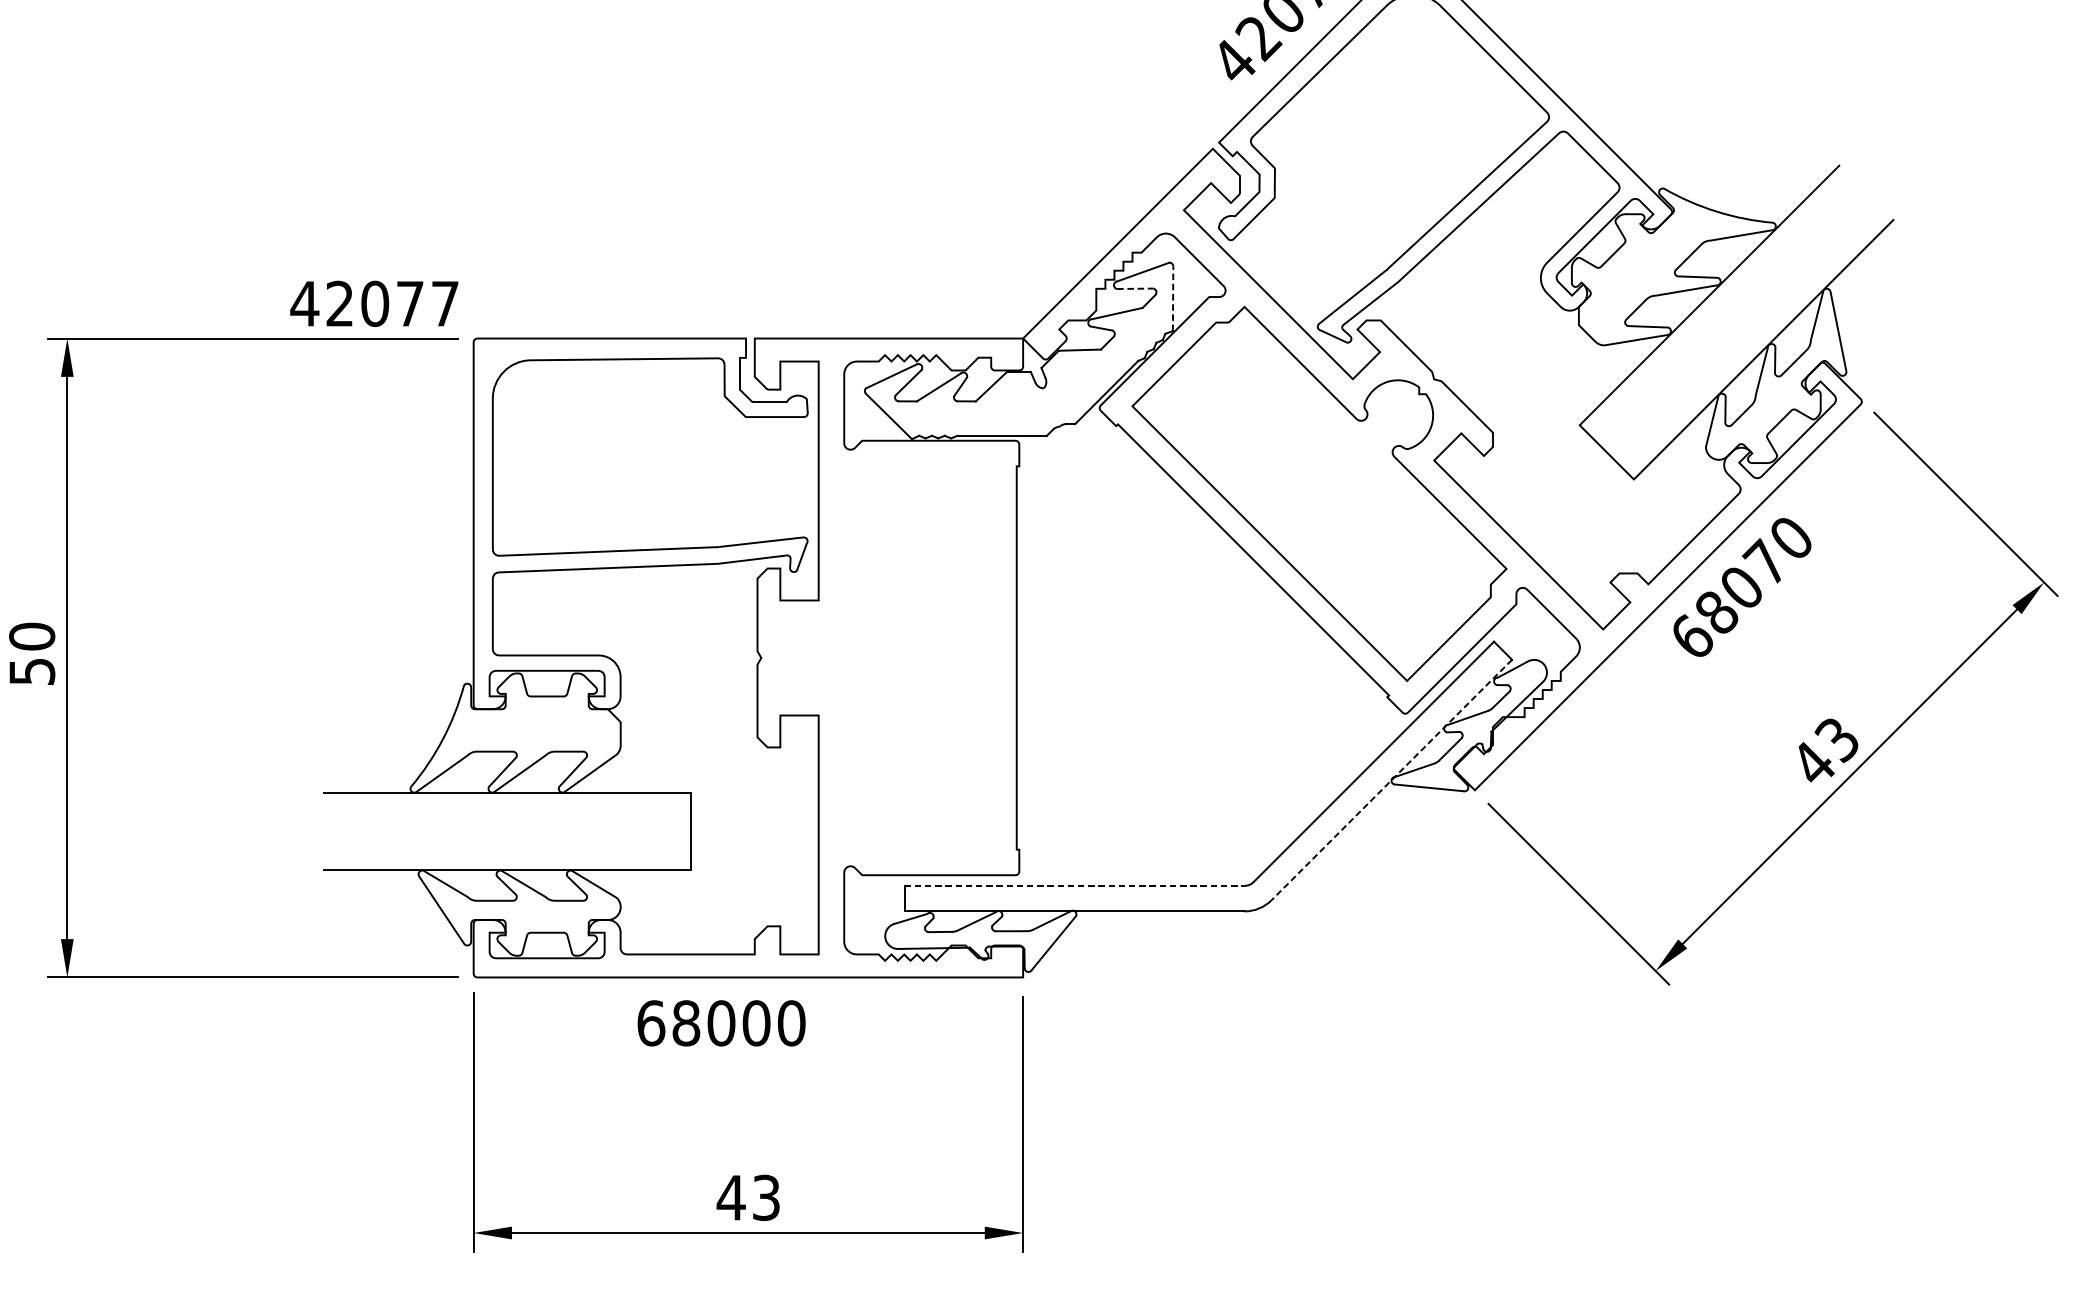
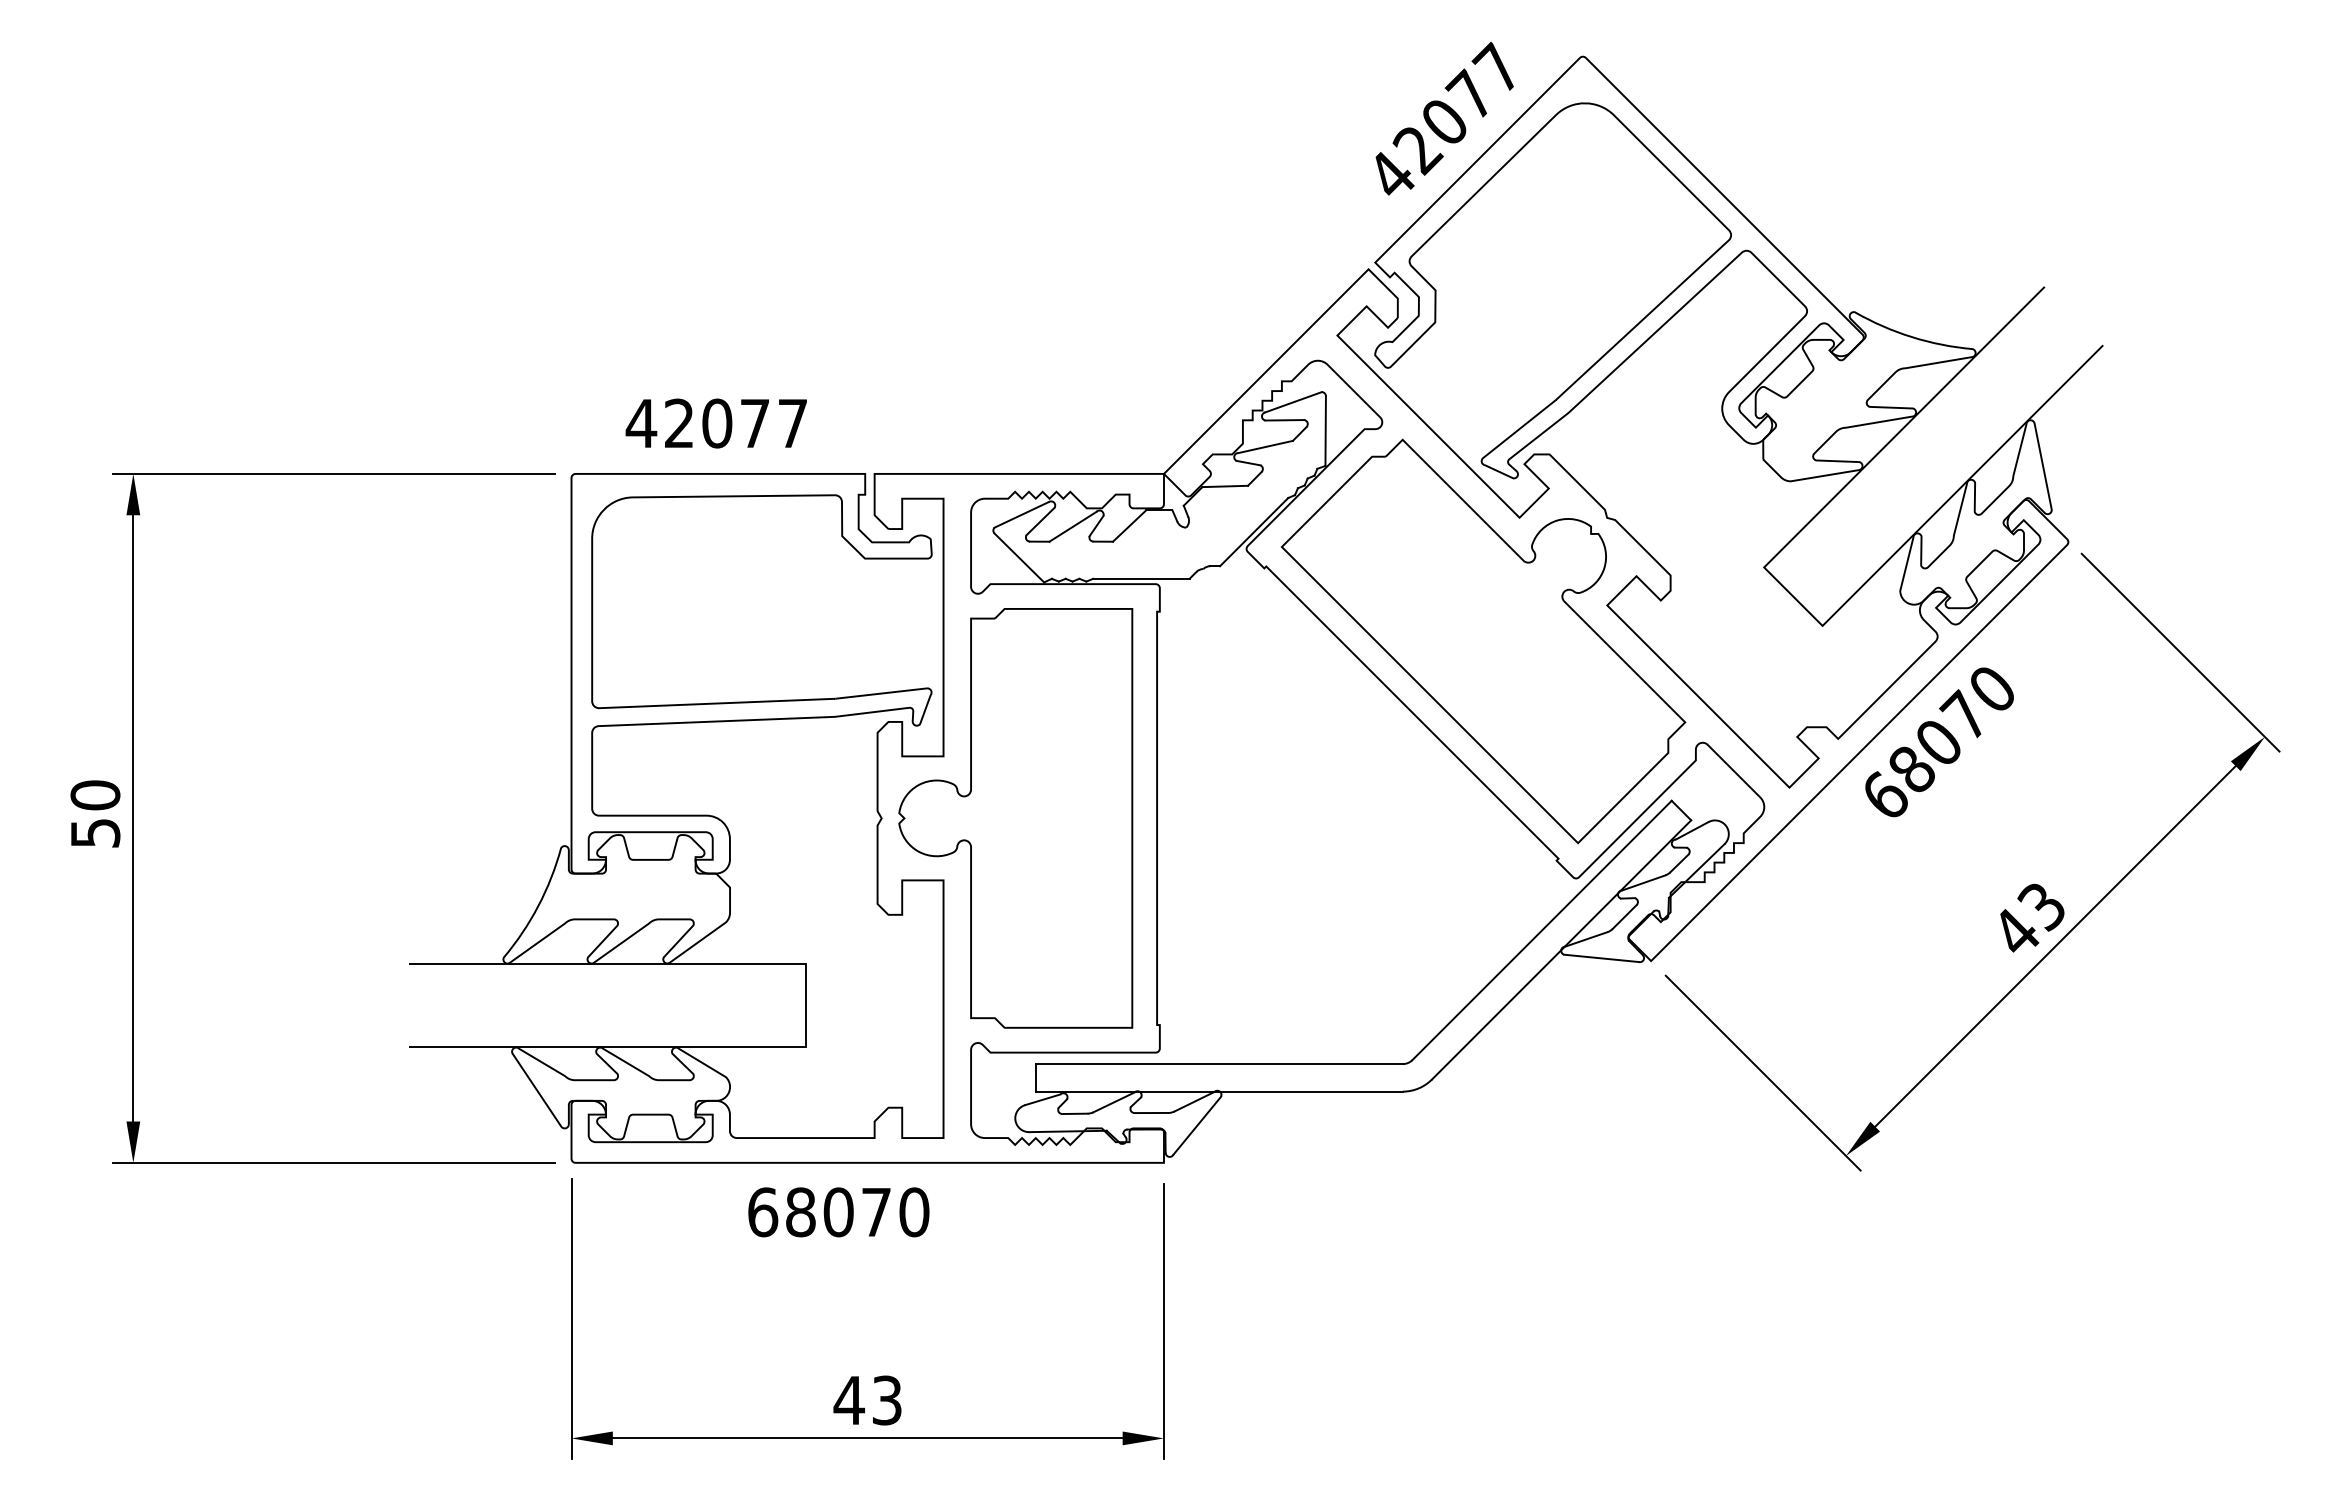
line: (1135, 288) -> (1285, 420), dashed -> solid
line: (1172, 299) -> (1325, 431), dashed -> solid
text: (373, 303) -> (715, 423), moved
part: (885, 658) -> (1015, 818), added
line: (1391, 780) -> (1561, 950), dashed -> solid
line: (1074, 886) -> (1219, 1064), dashed -> solid
text: (756, 1023) -> (876, 1212), 68000 -> 68070

